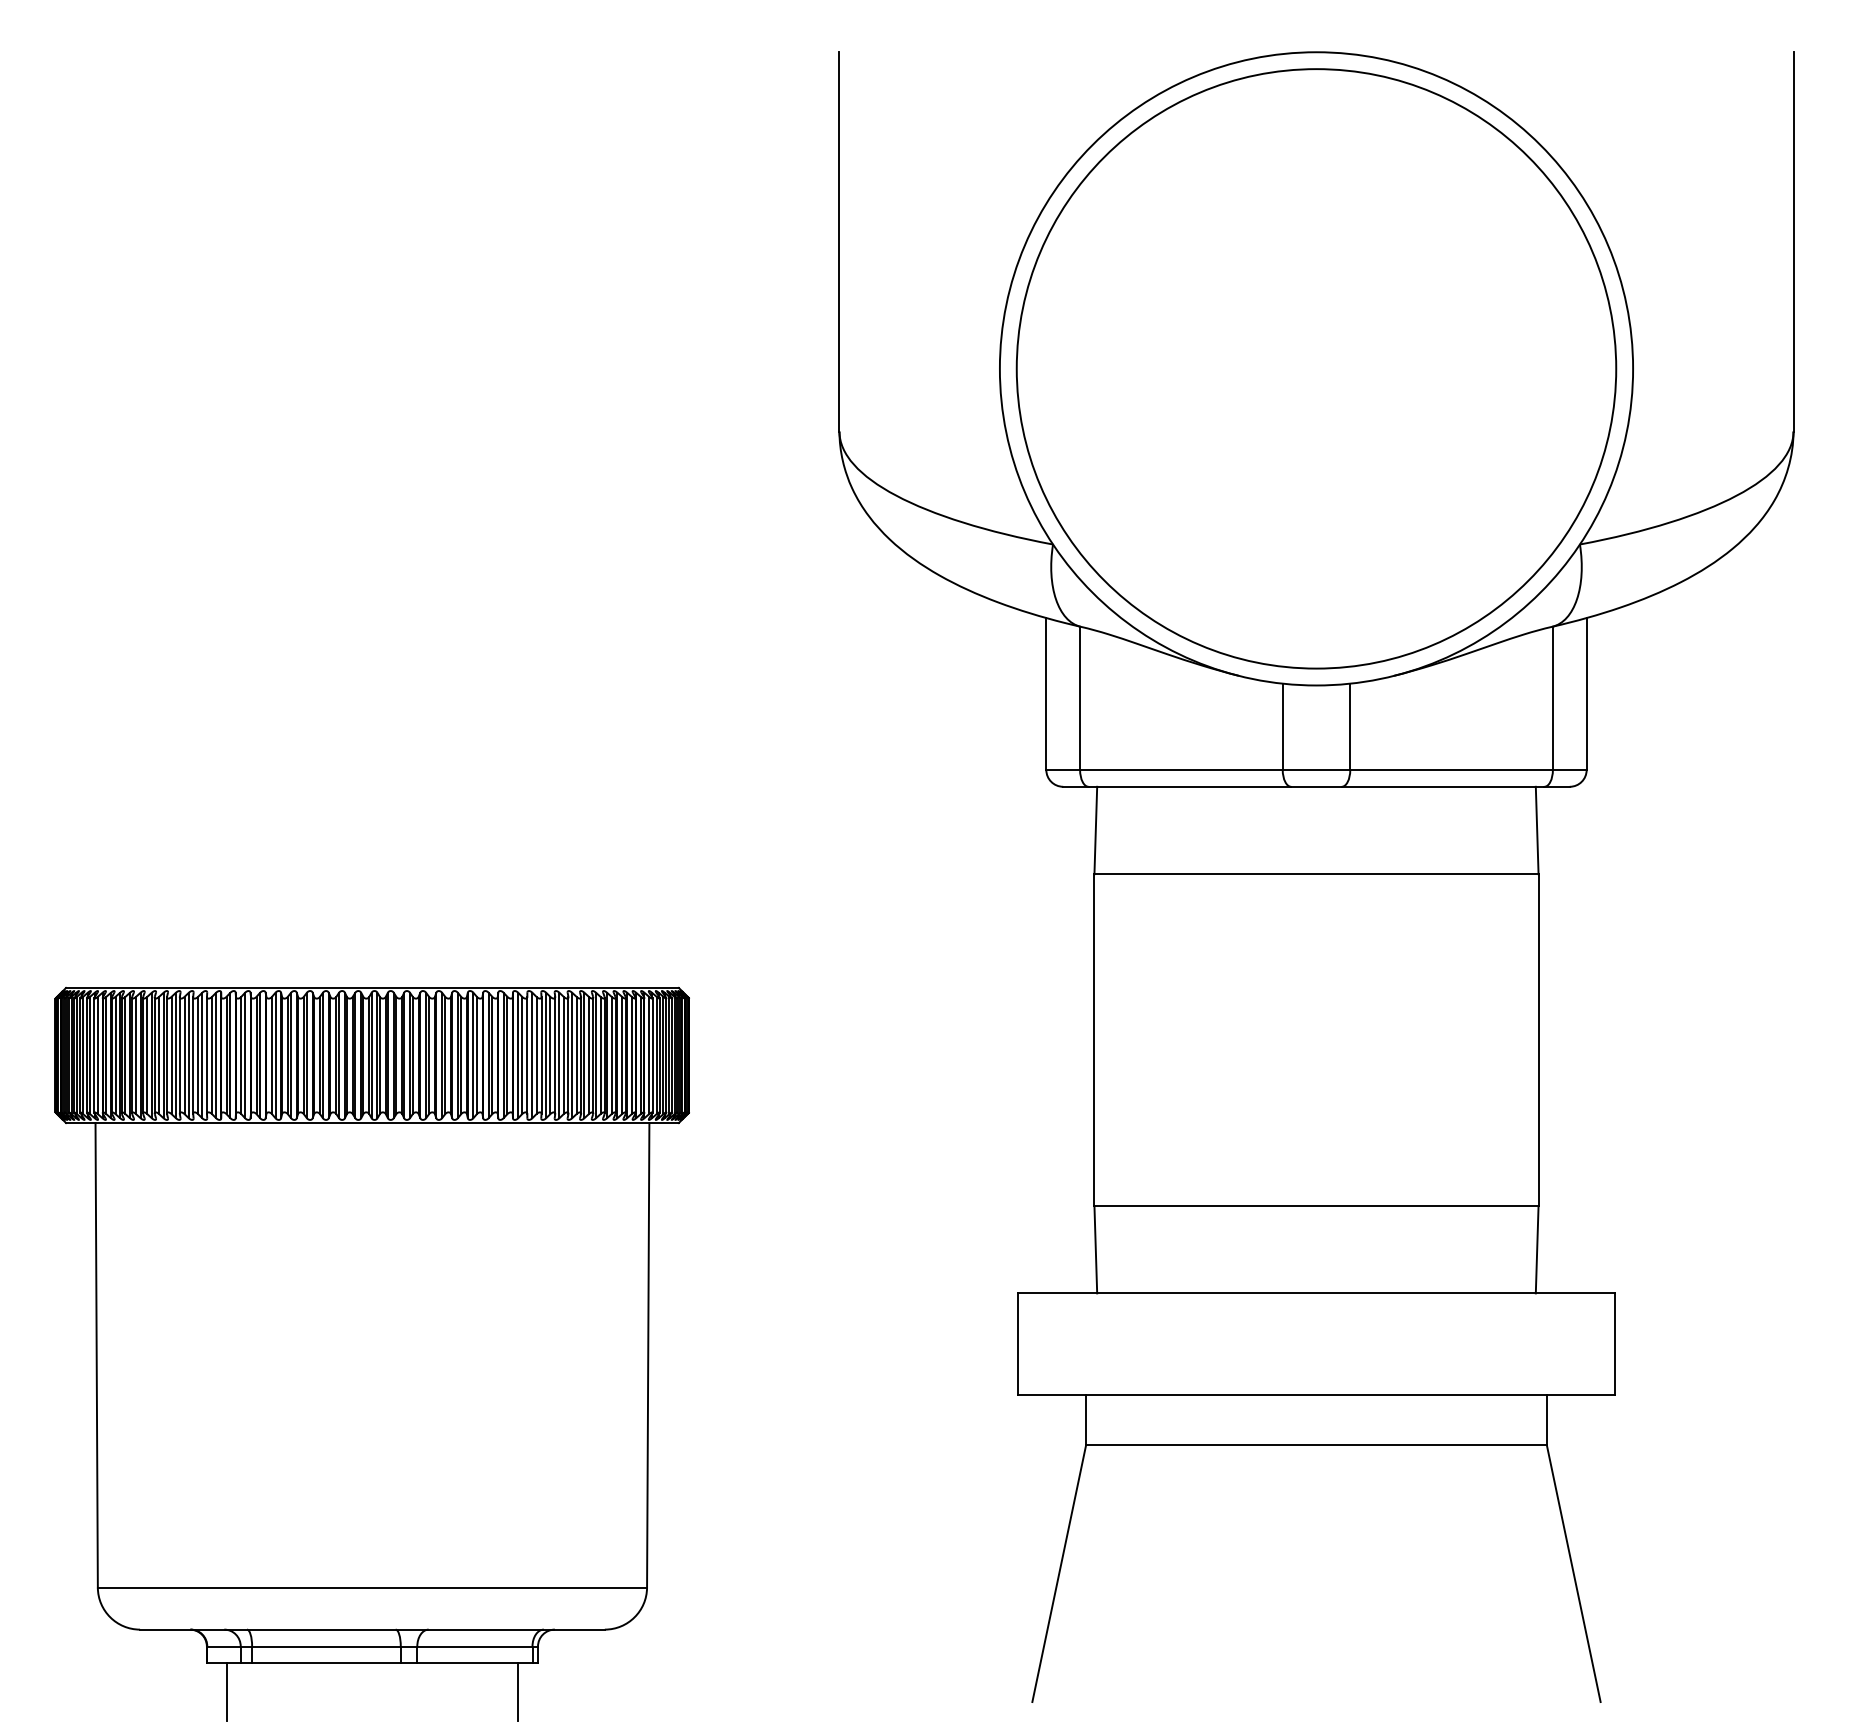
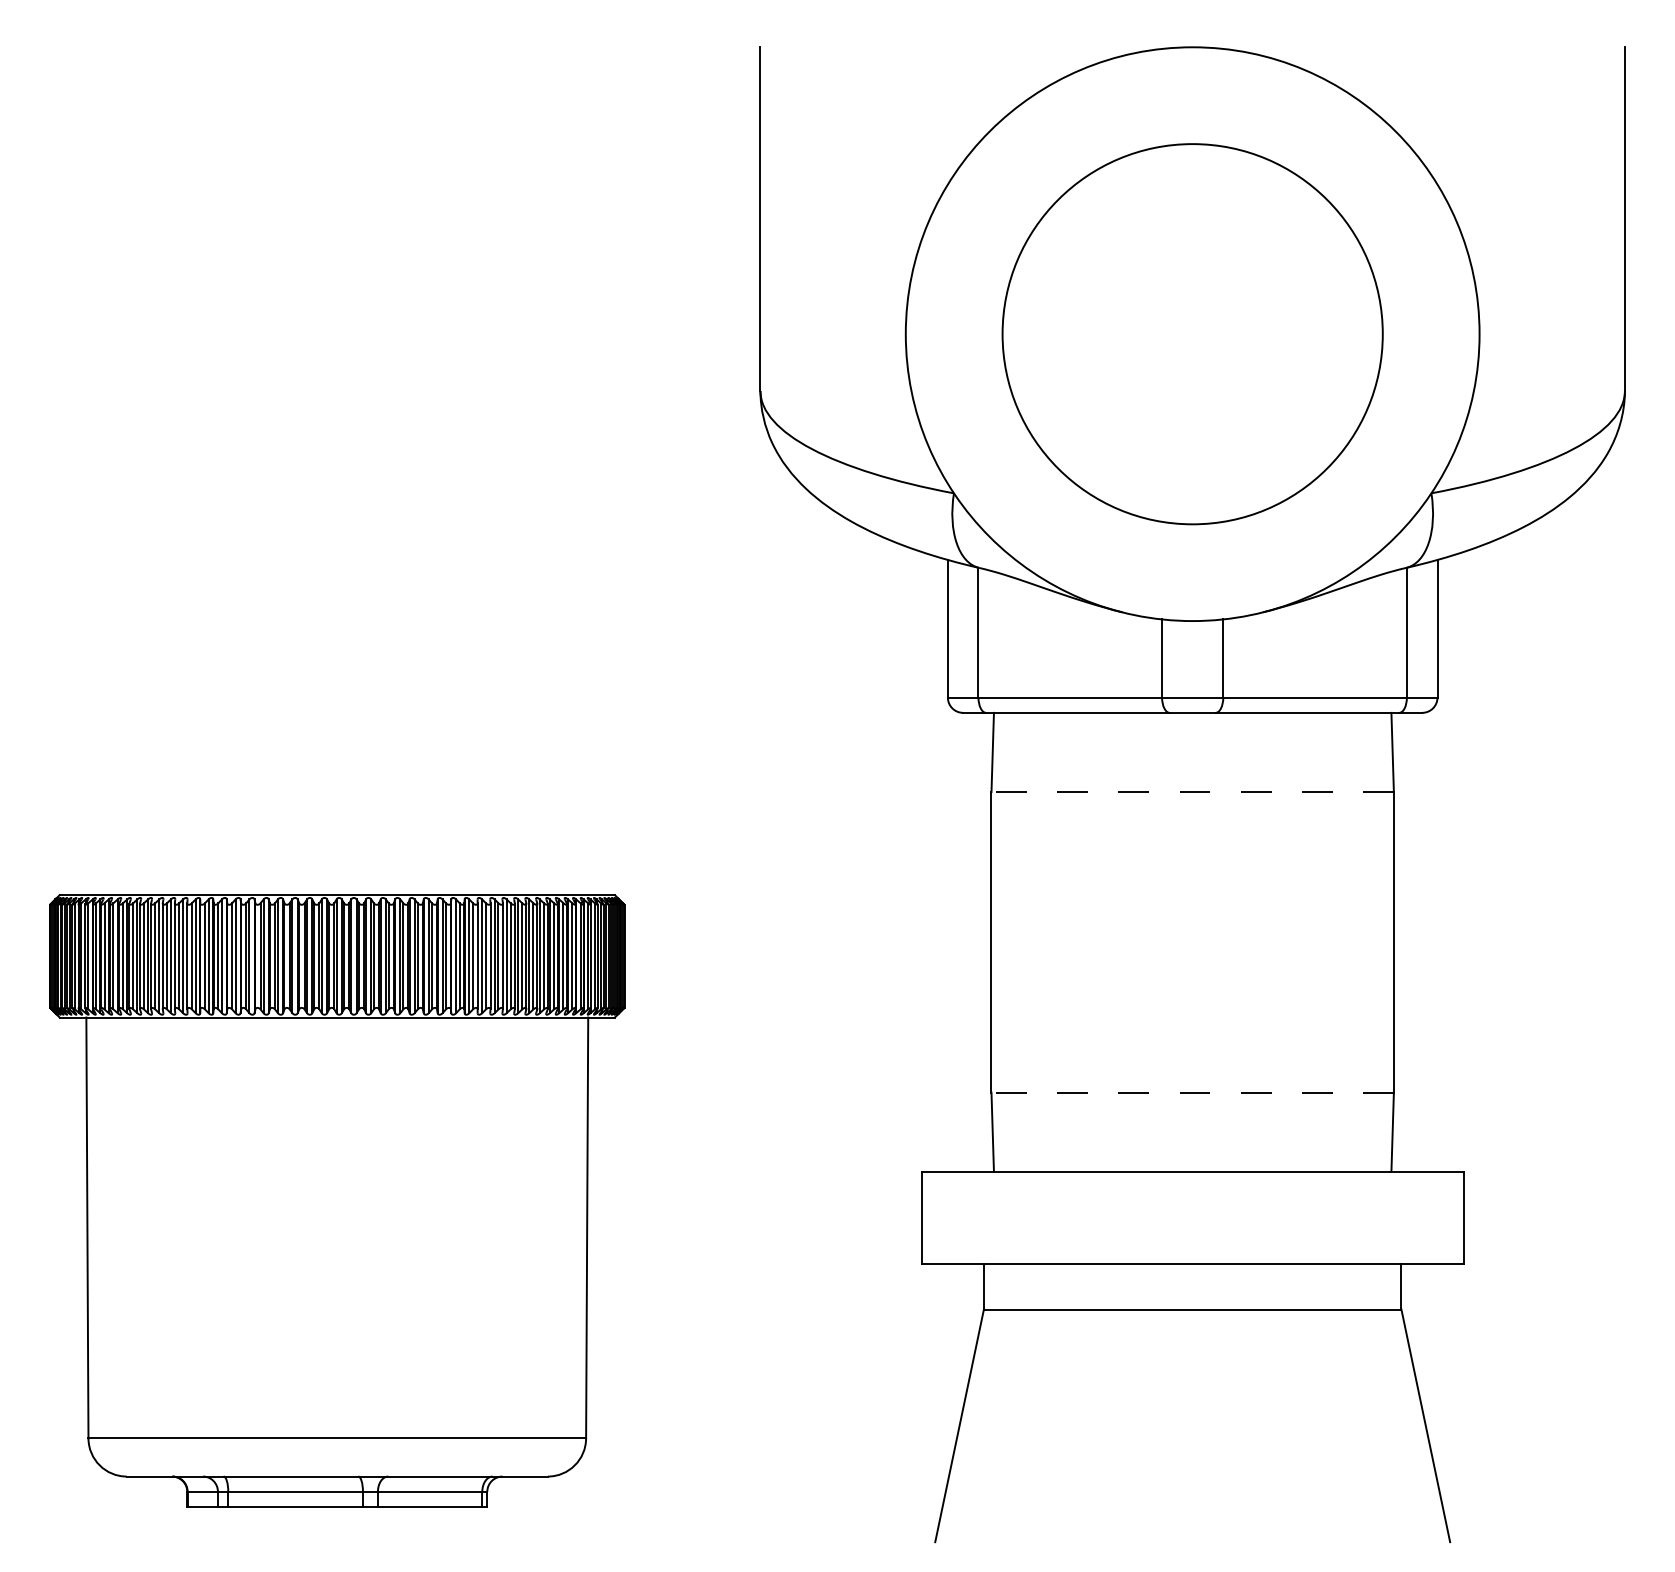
circle: (1316, 368) -> (1192, 333), size x0.7
line: (1316, 874) -> (1192, 792), solid -> dashed
line: (1316, 1205) -> (1192, 1092), solid -> dashed
line: (226, 1691) -> (205, 1532), removed
line: (518, 1691) -> (469, 1532), removed

